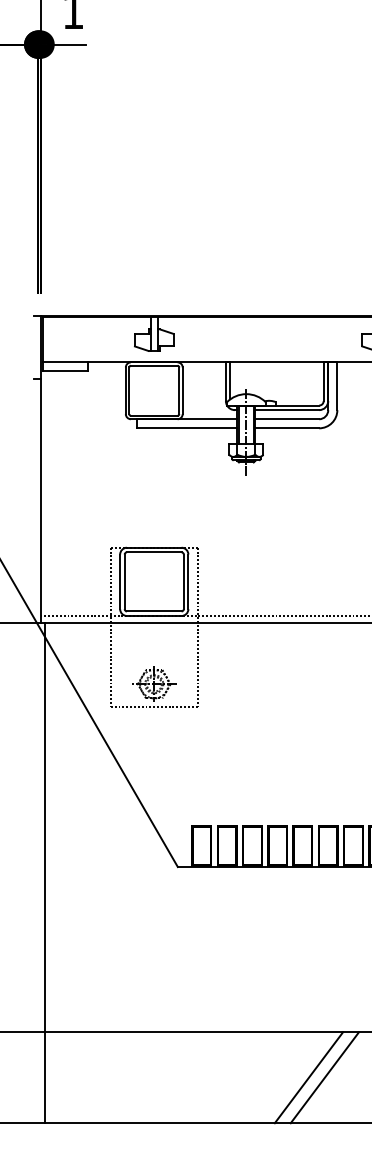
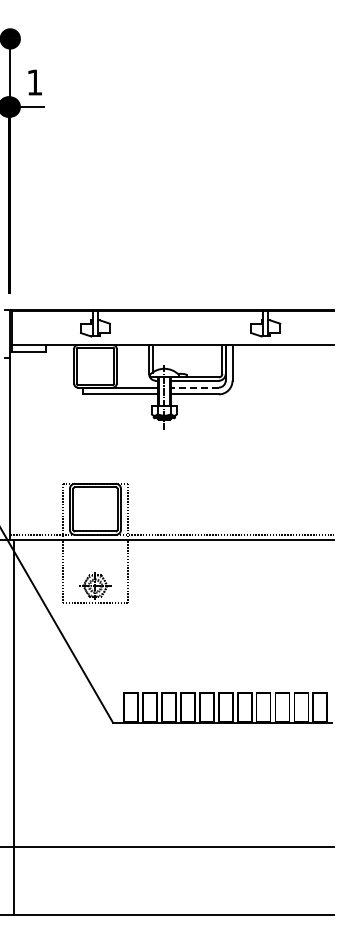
line: (287, 419) -> (195, 387), solid -> dashed
line: (307, 1077) -> (210, 880), removed
line: (323, 1077) -> (222, 880), removed

